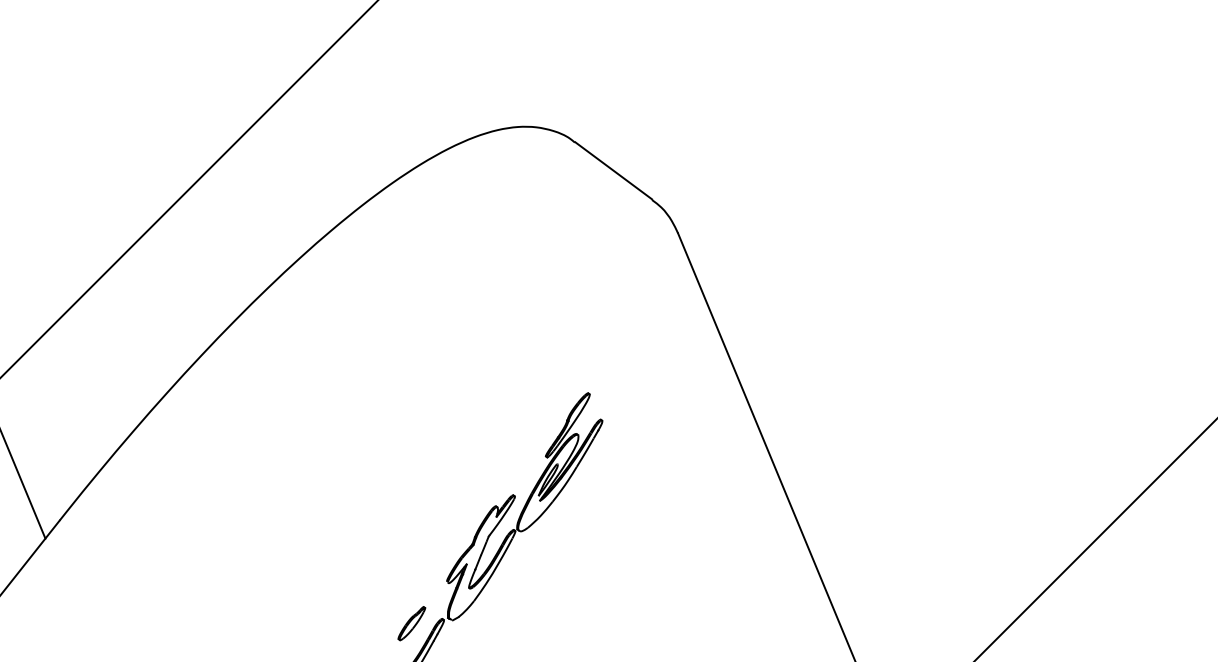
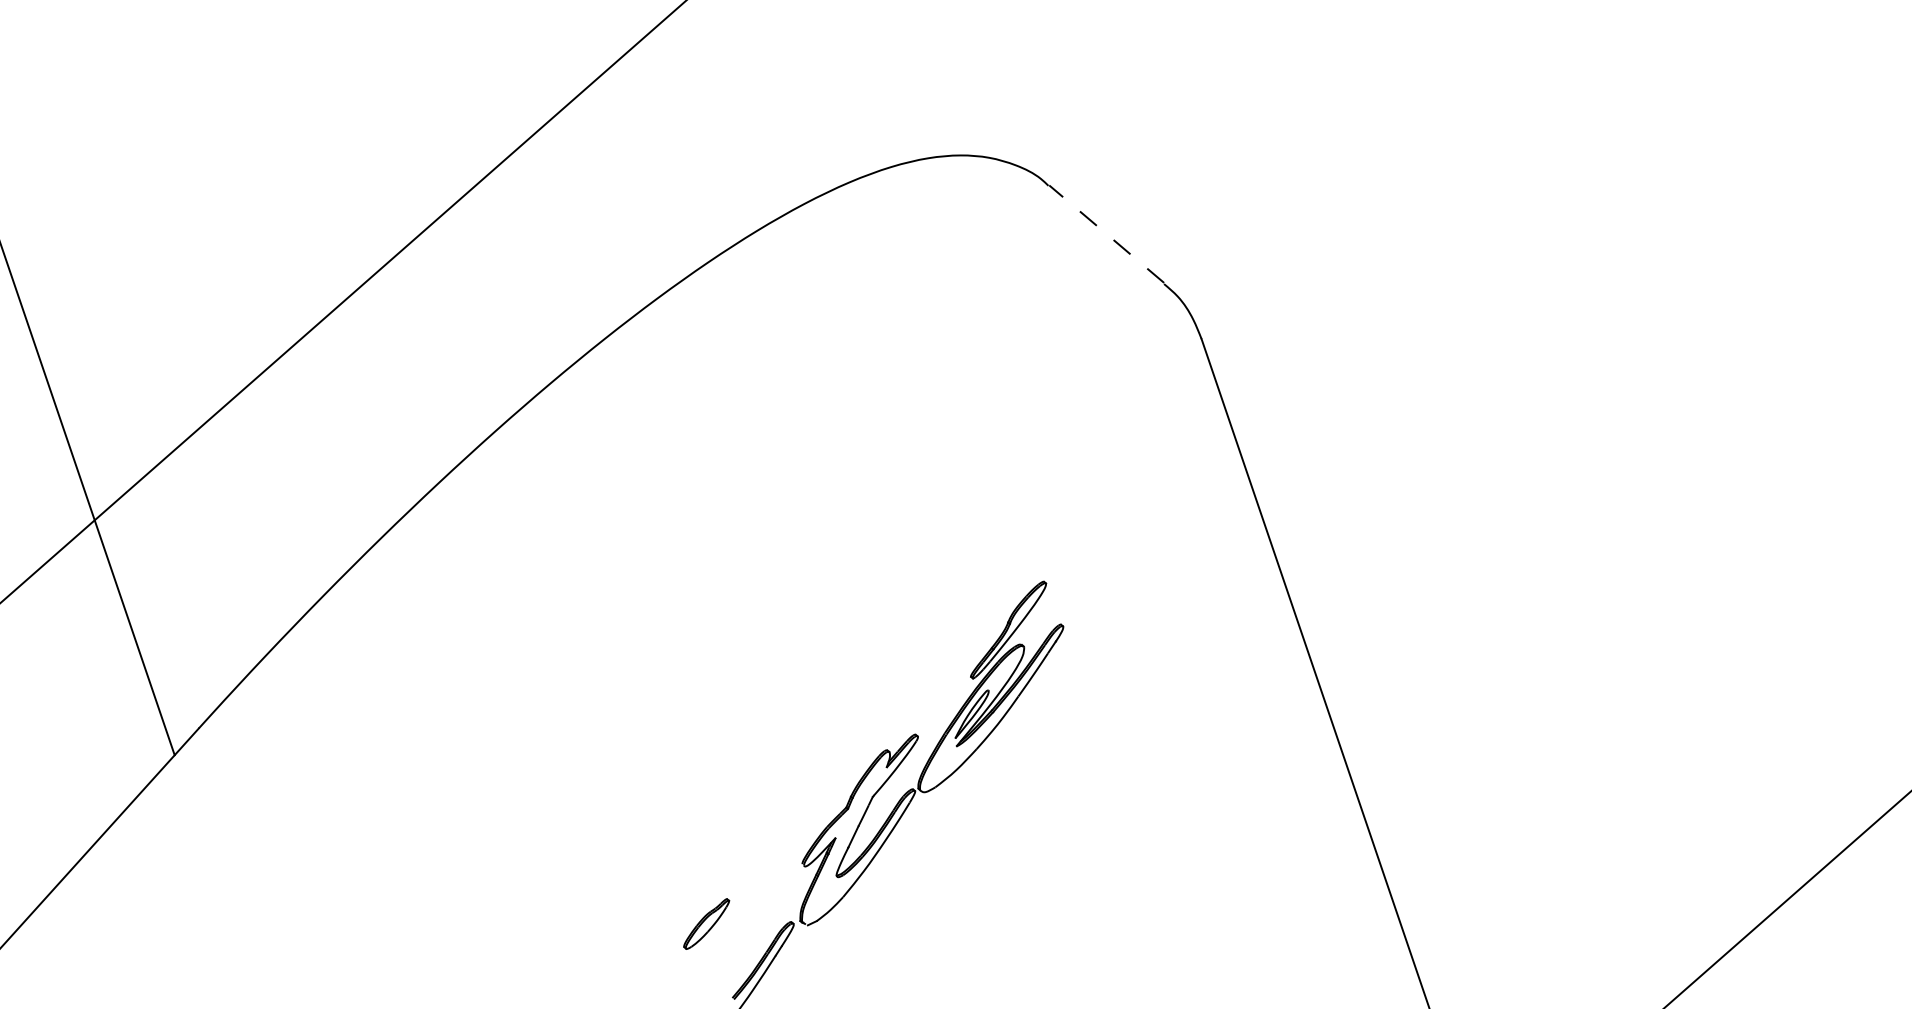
line: (613, 170) -> (1106, 233), solid -> dashed
part: (411, 623) -> (706, 923), moved

